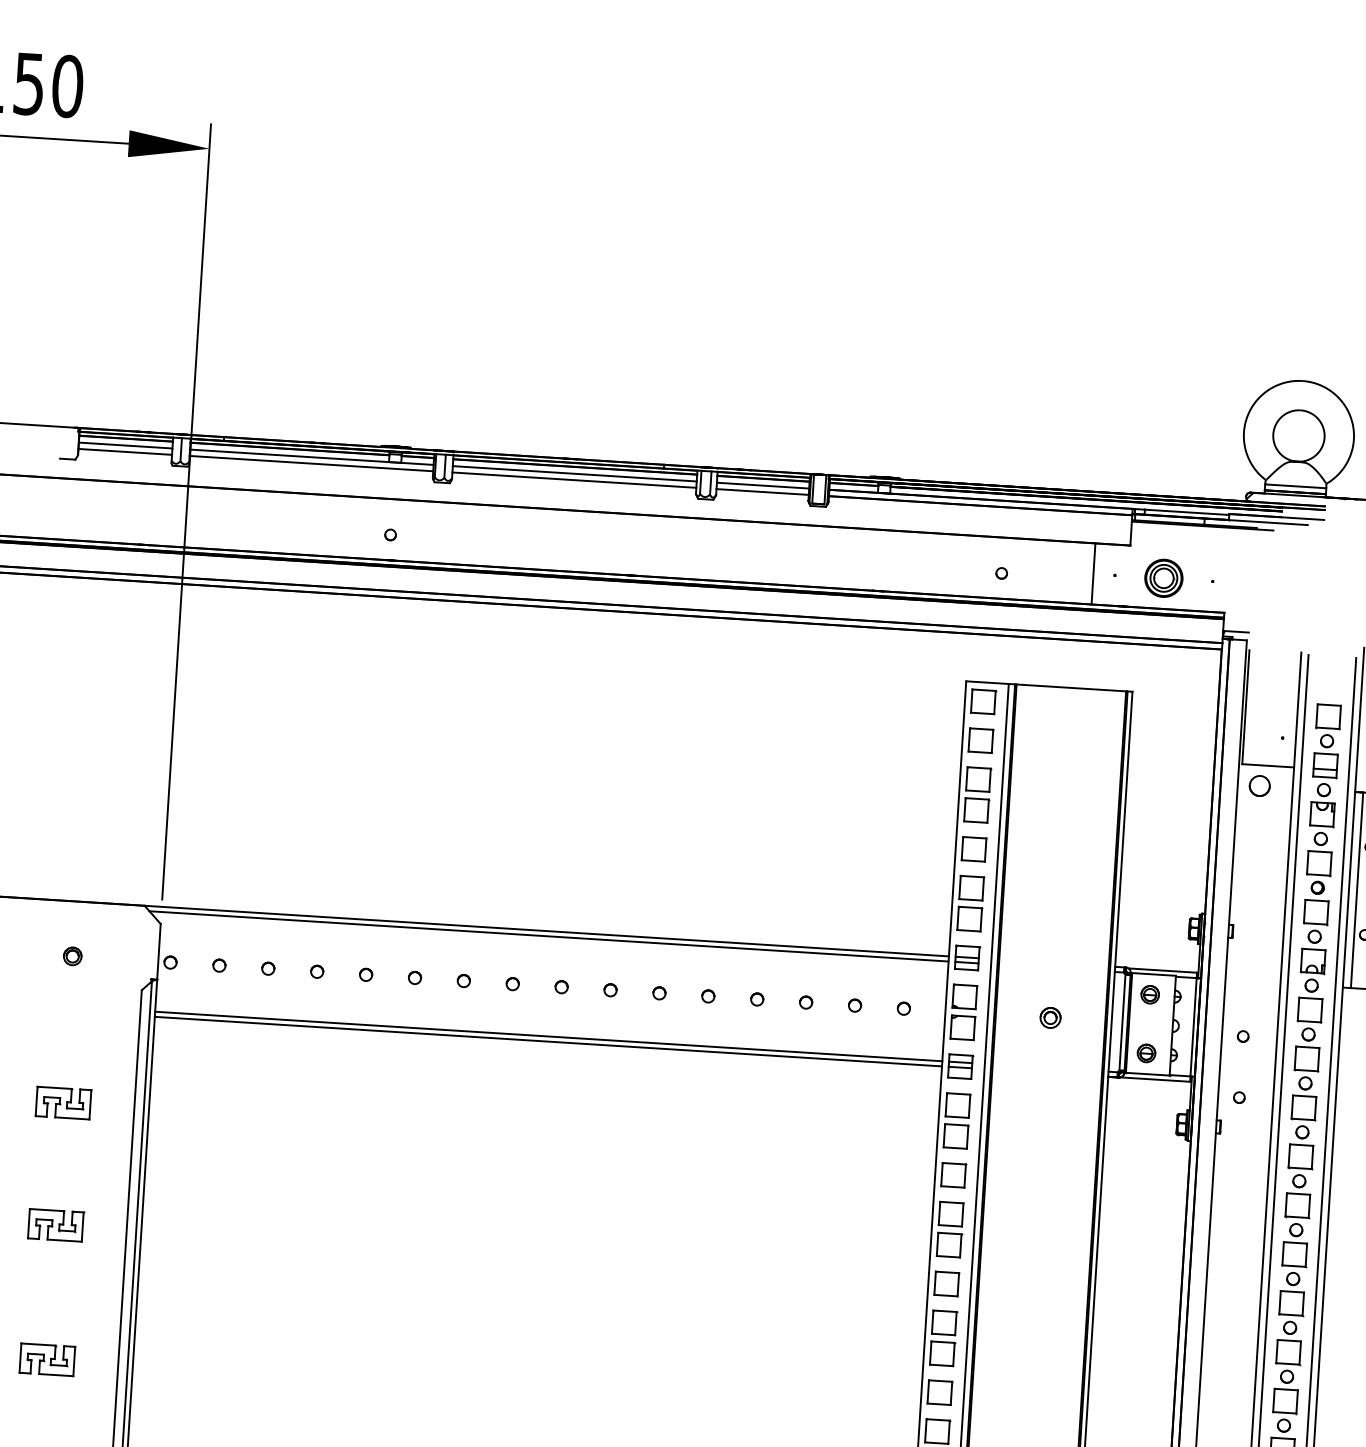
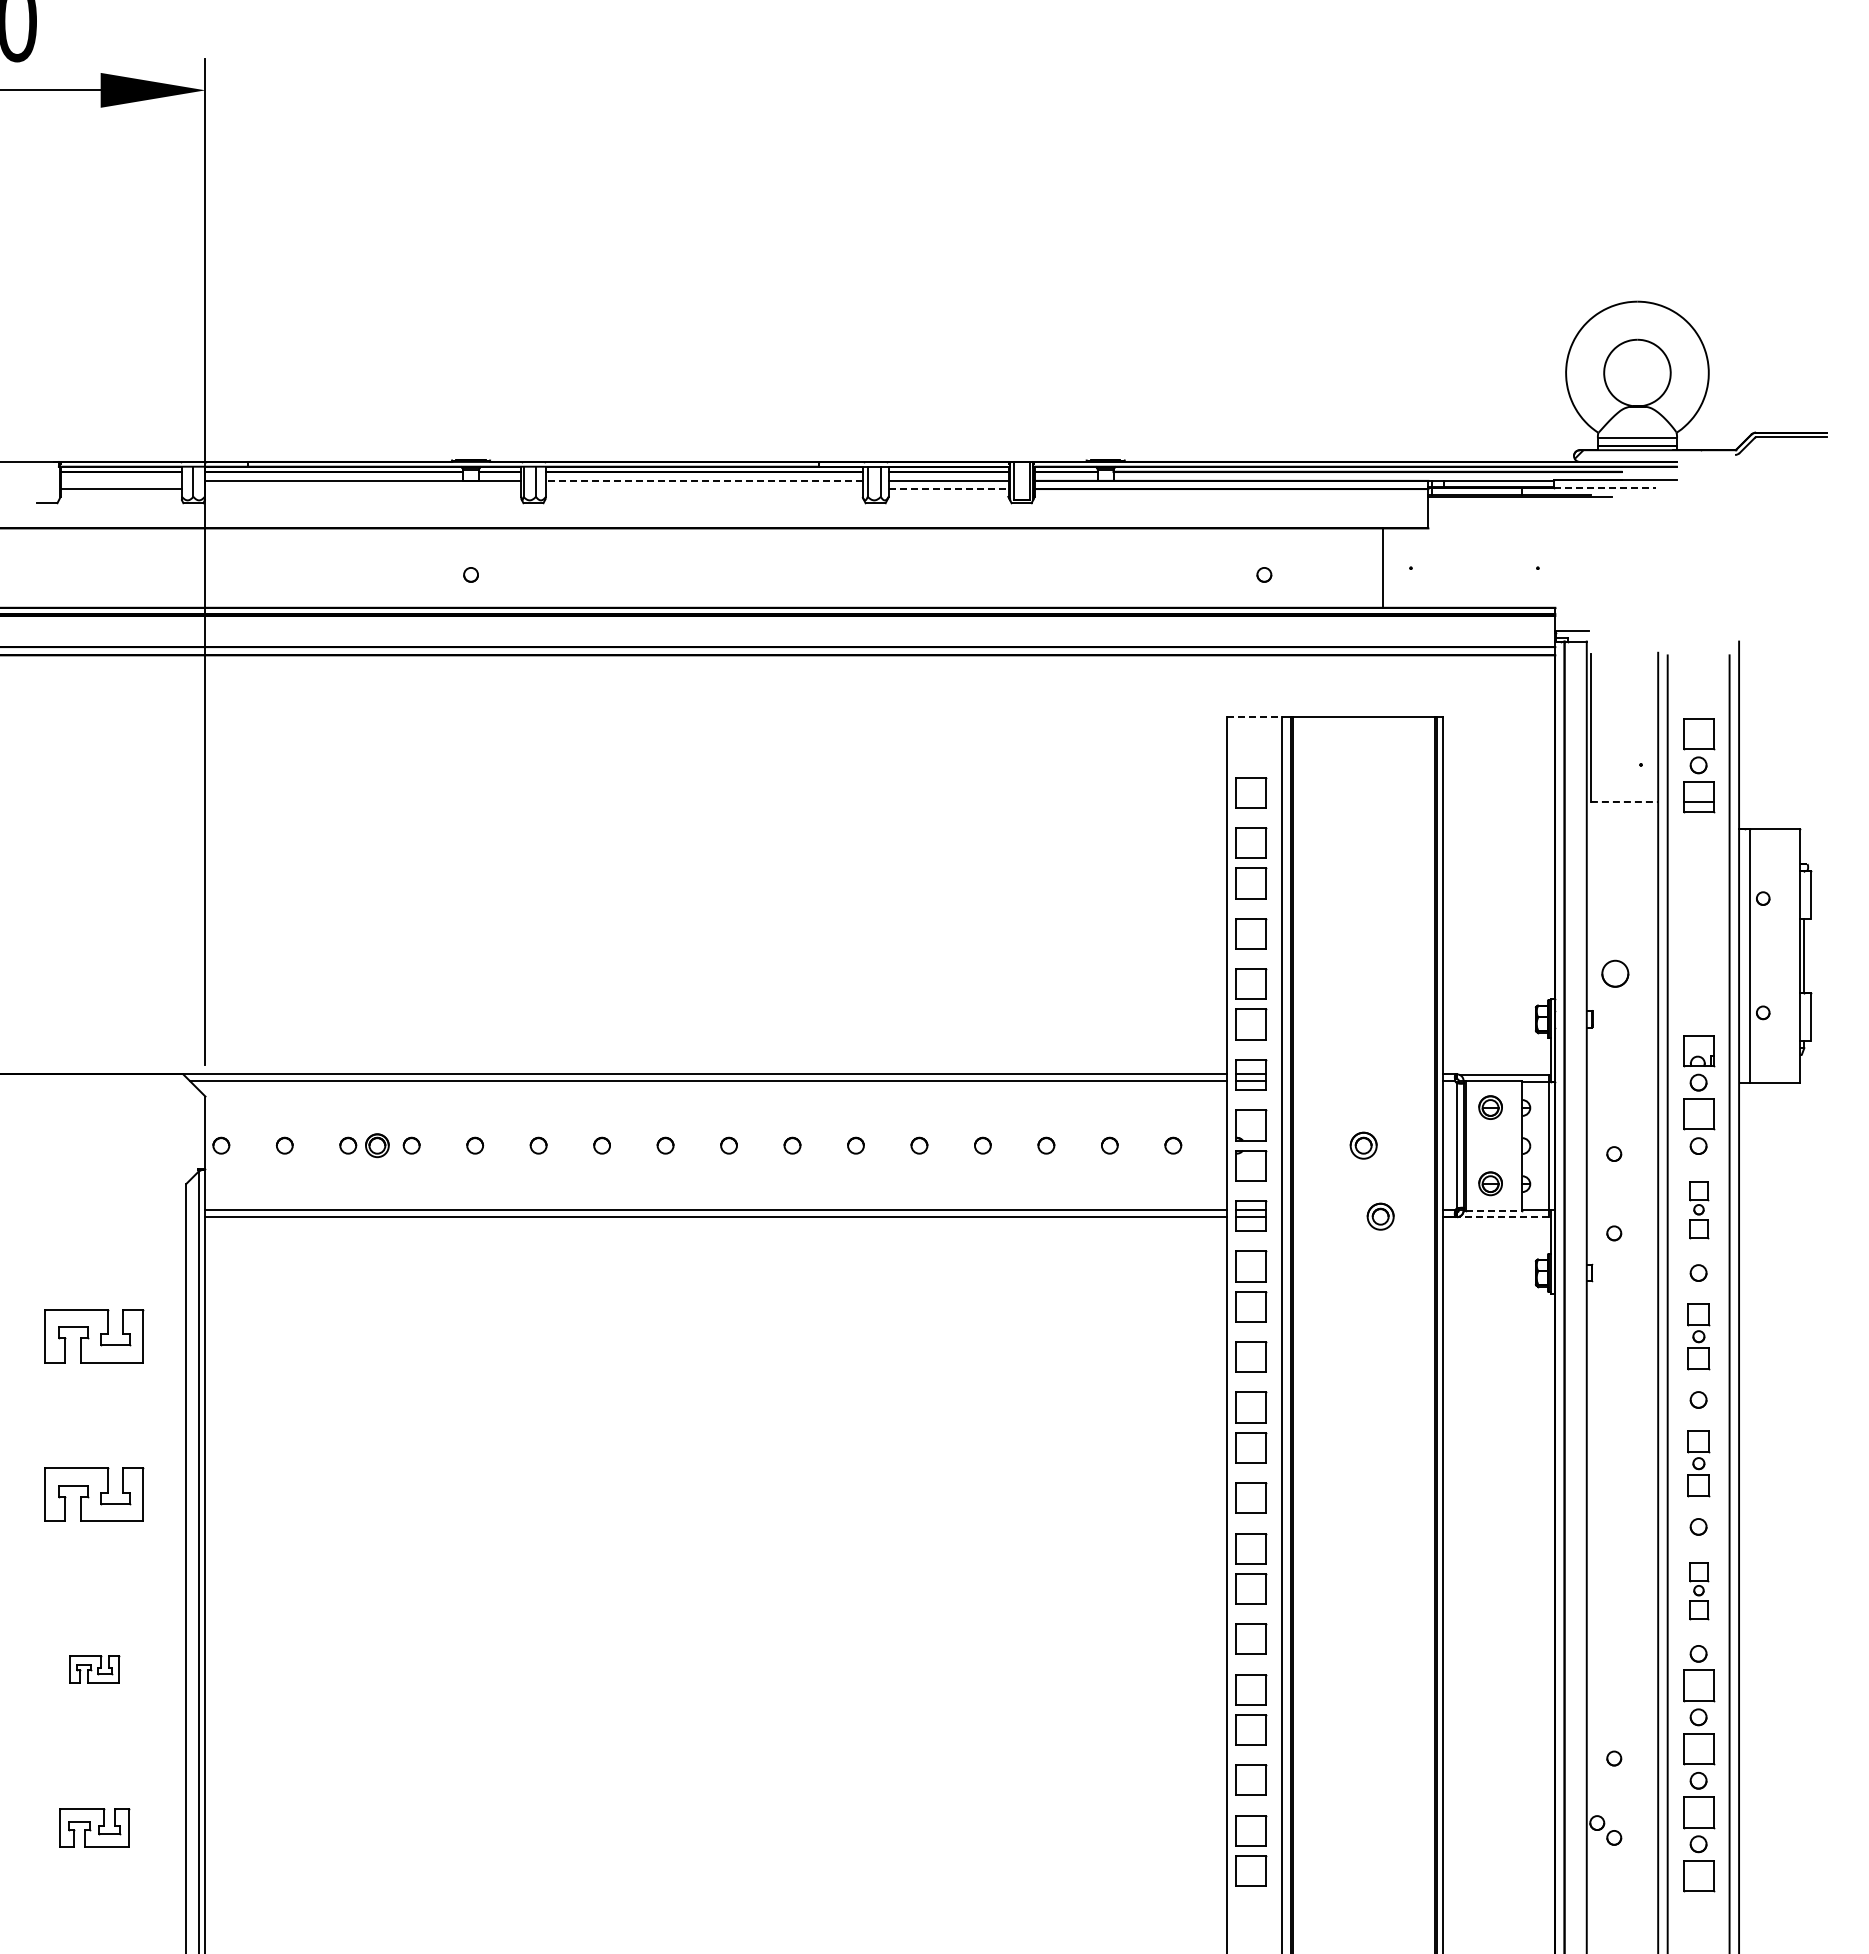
line: (125, 445) -> (120, 480), removed
line: (311, 463) -> (362, 489), removed
line: (574, 473) -> (703, 480), solid -> dashed
line: (573, 480) -> (703, 489), removed
line: (762, 492) -> (948, 489), solid -> dashed
line: (1268, 522) -> (1605, 487), solid -> dashed
part: (1163, 578) -> (1474, 568), removed
line: (987, 682) -> (1254, 717), solid -> dashed
part: (983, 701) -> (1251, 742), removed
line: (1268, 765) -> (1624, 801), solid -> dashed
circle: (1259, 785) -> (1615, 973), moved
part: (1320, 863) -> (1699, 923), removed
part: (72, 956) -> (377, 1145), moved
part: (1060, 1073) -> (1380, 1216), added
line: (1148, 1074) -> (1494, 1210), solid -> dashed
line: (1154, 1079) -> (1503, 1216), solid -> dashed
part: (1306, 1083) -> (1699, 1209), size x0.6
part: (63, 1102) -> (94, 1335), size x1.4
part: (1300, 1181) -> (1699, 1336), size x0.7
part: (55, 1225) -> (94, 1494), size x1.4
part: (1293, 1279) -> (1699, 1463), size x0.7
part: (47, 1359) -> (94, 1668), size x0.7
part: (1287, 1376) -> (1699, 1590), size x0.6

